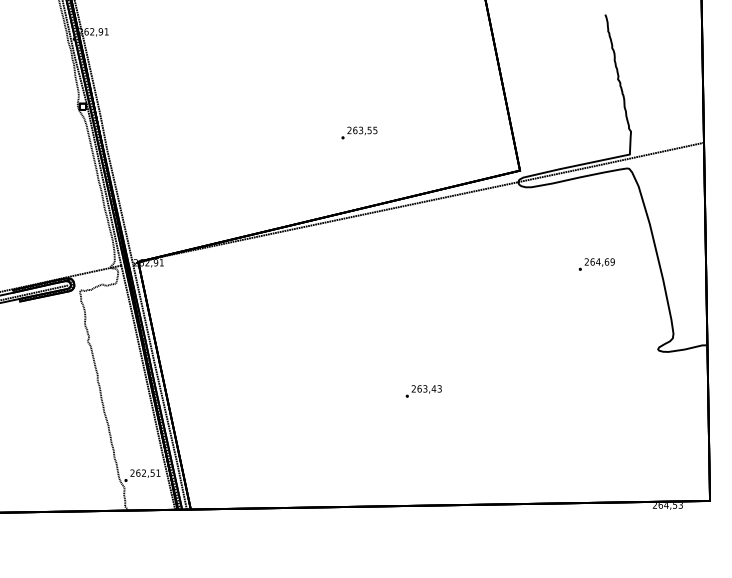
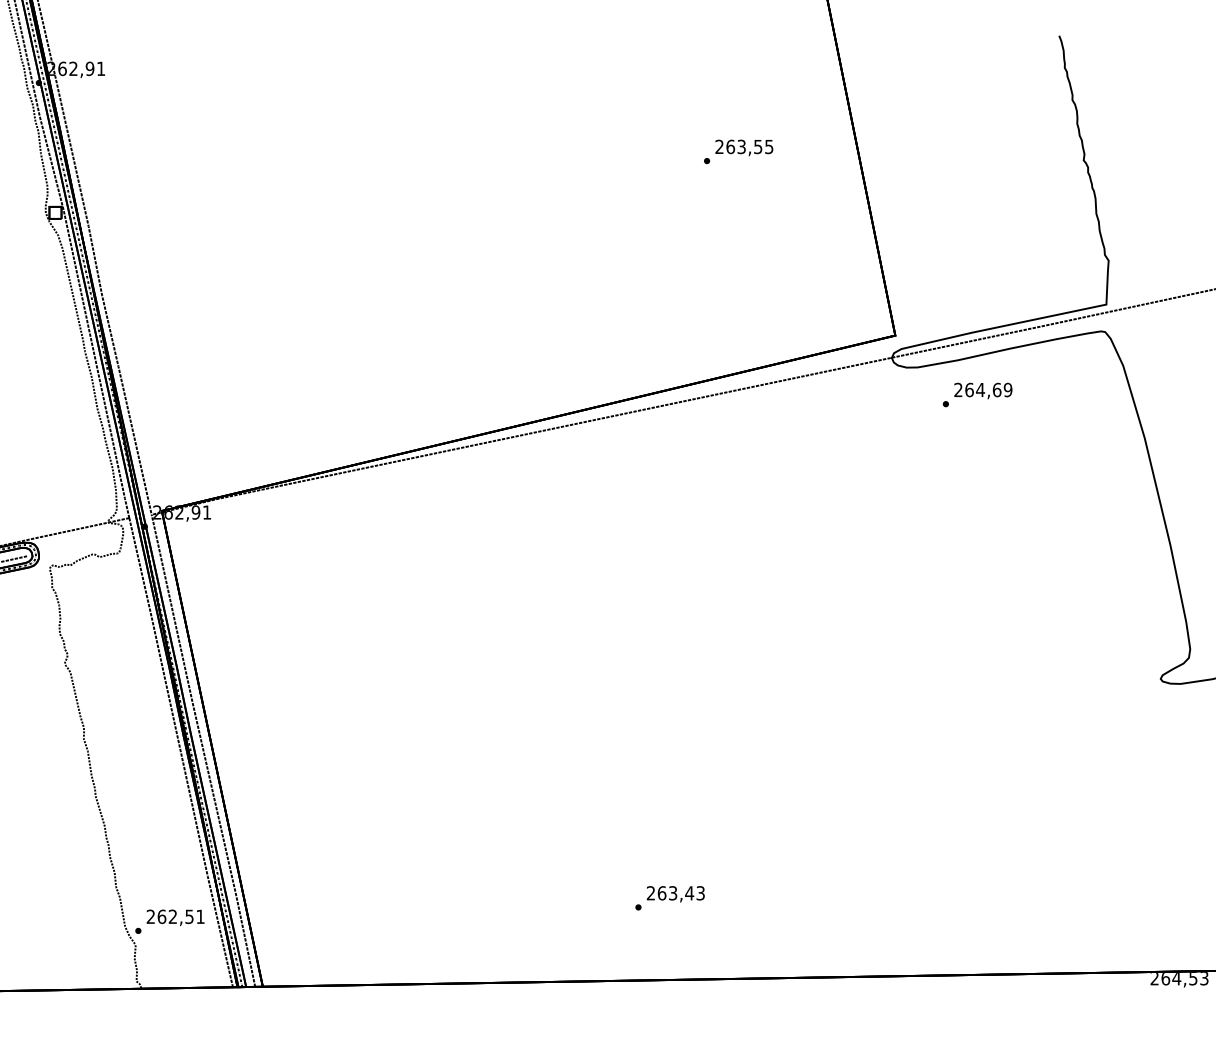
text: (359, 132) -> (738, 150), moved
text: (596, 264) -> (976, 394), moved
text: (423, 391) -> (669, 898), moved

